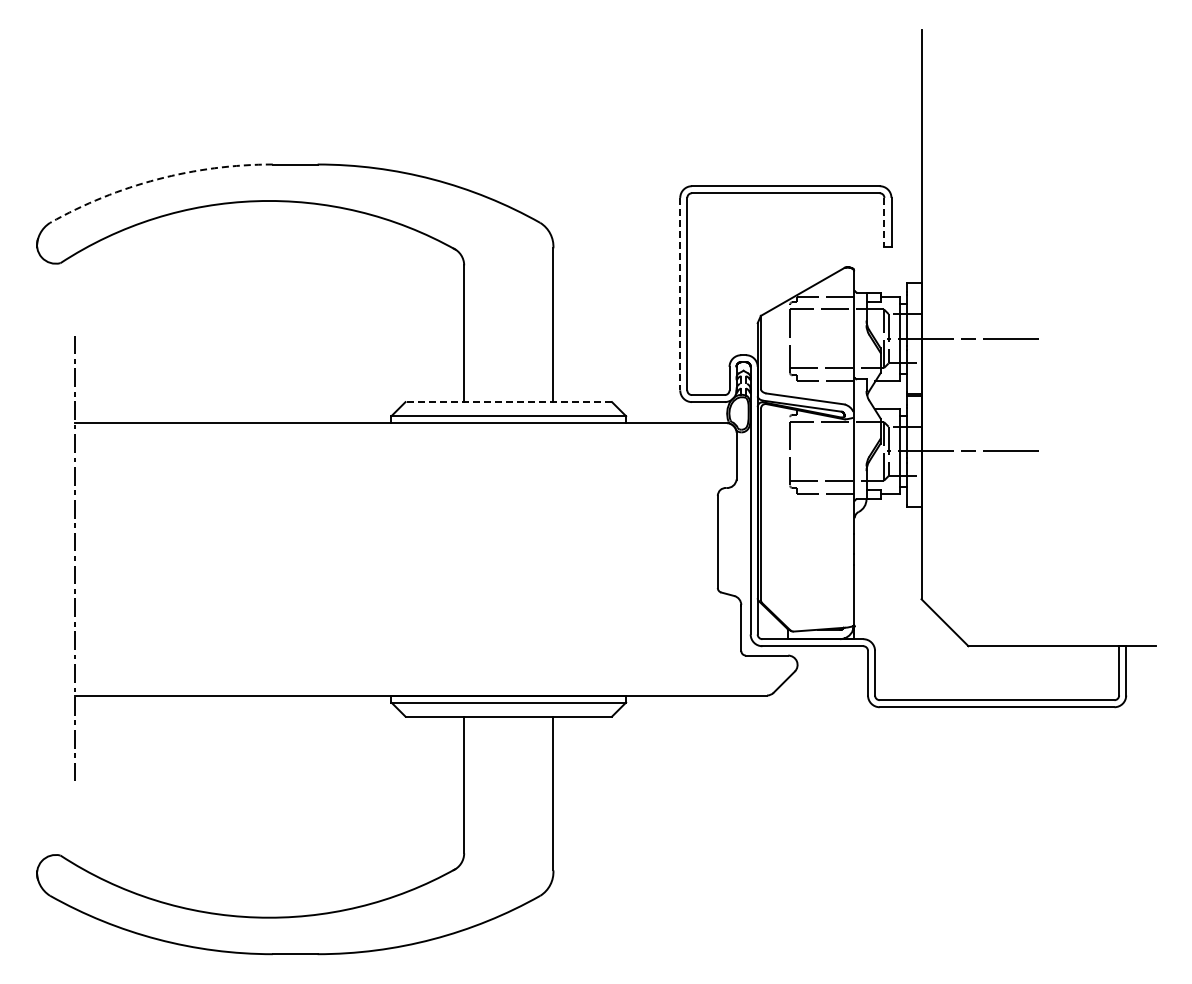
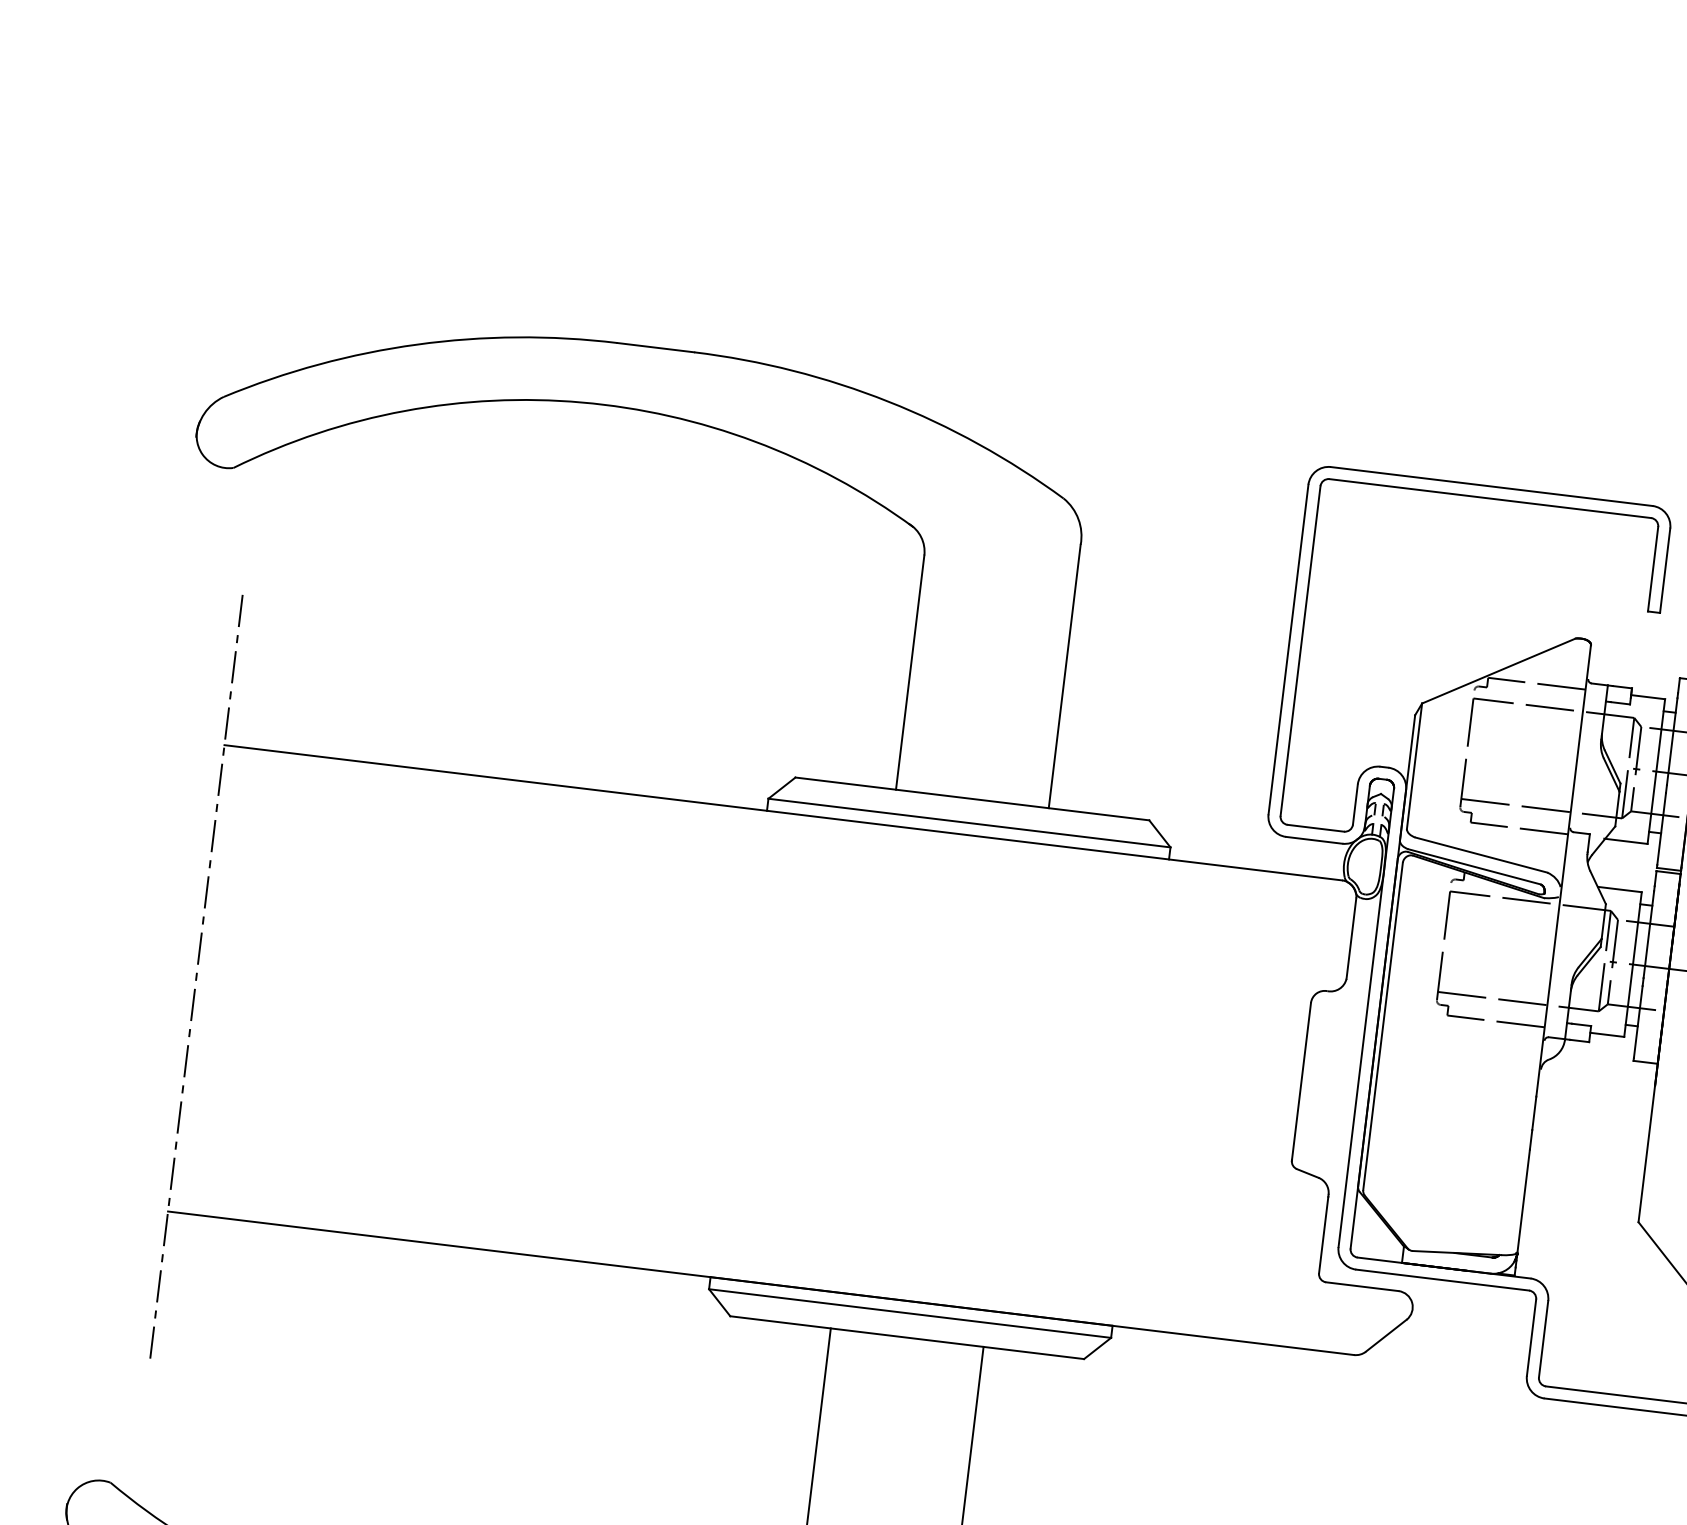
arc: (157, 179) -> (416, 344), dashed -> solid
line: (884, 222) -> (1653, 569), dashed -> solid
line: (680, 294) -> (1288, 650), dashed -> solid
line: (508, 402) -> (971, 799), dashed -> solid

